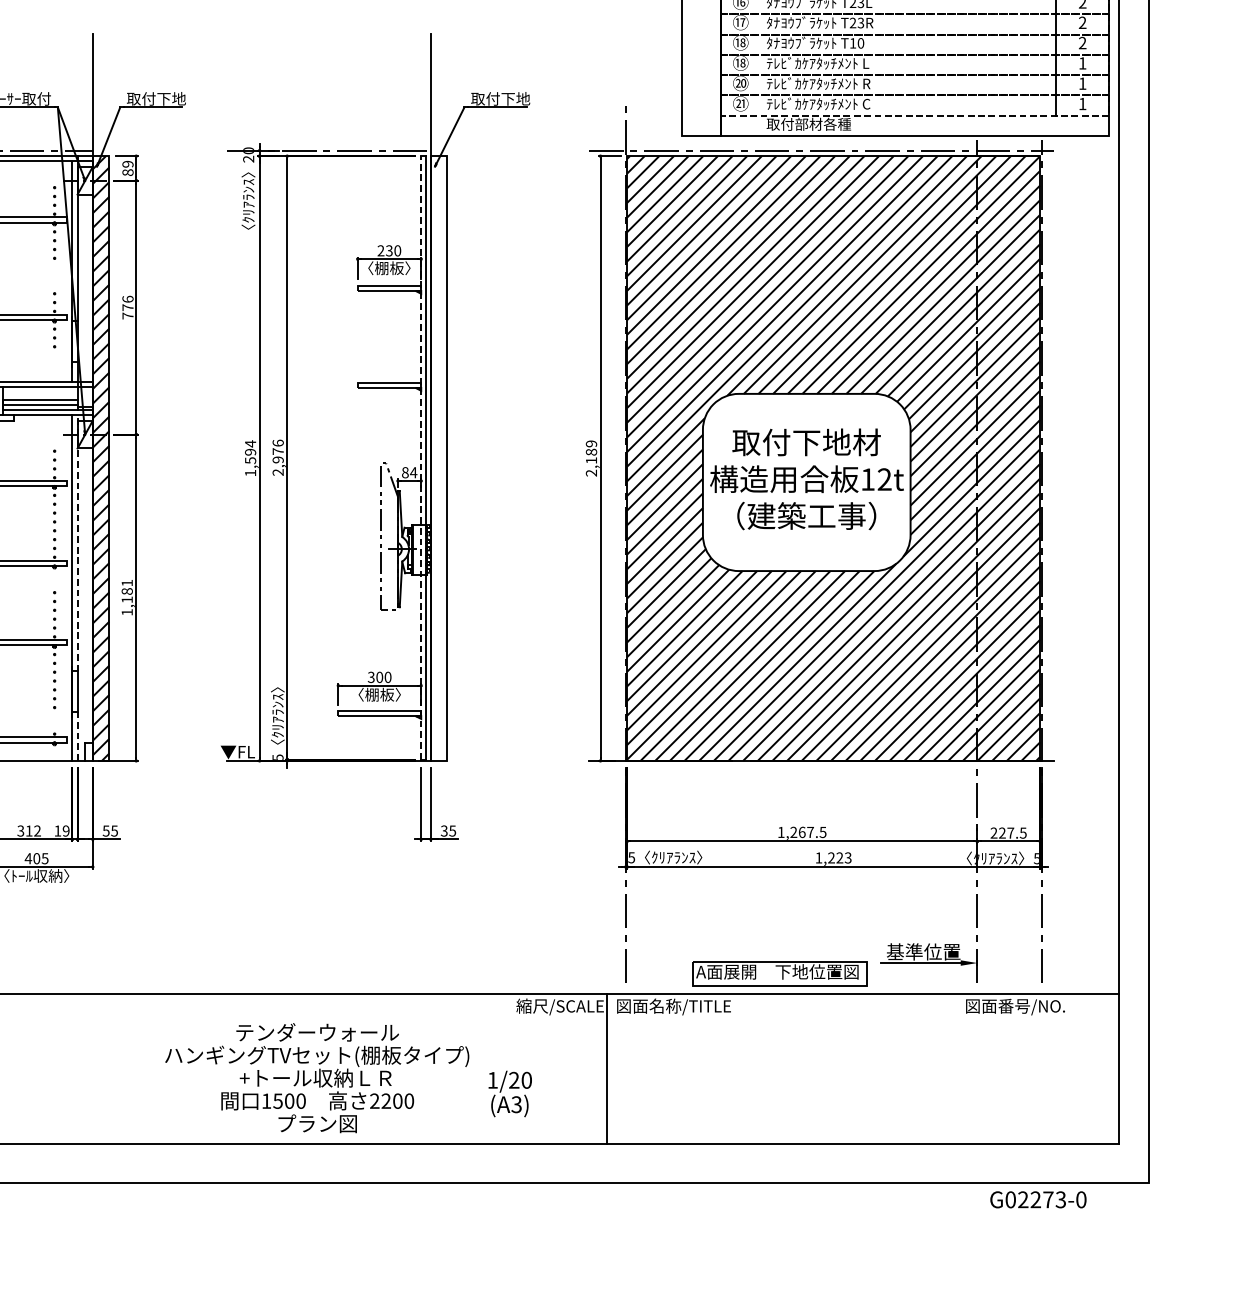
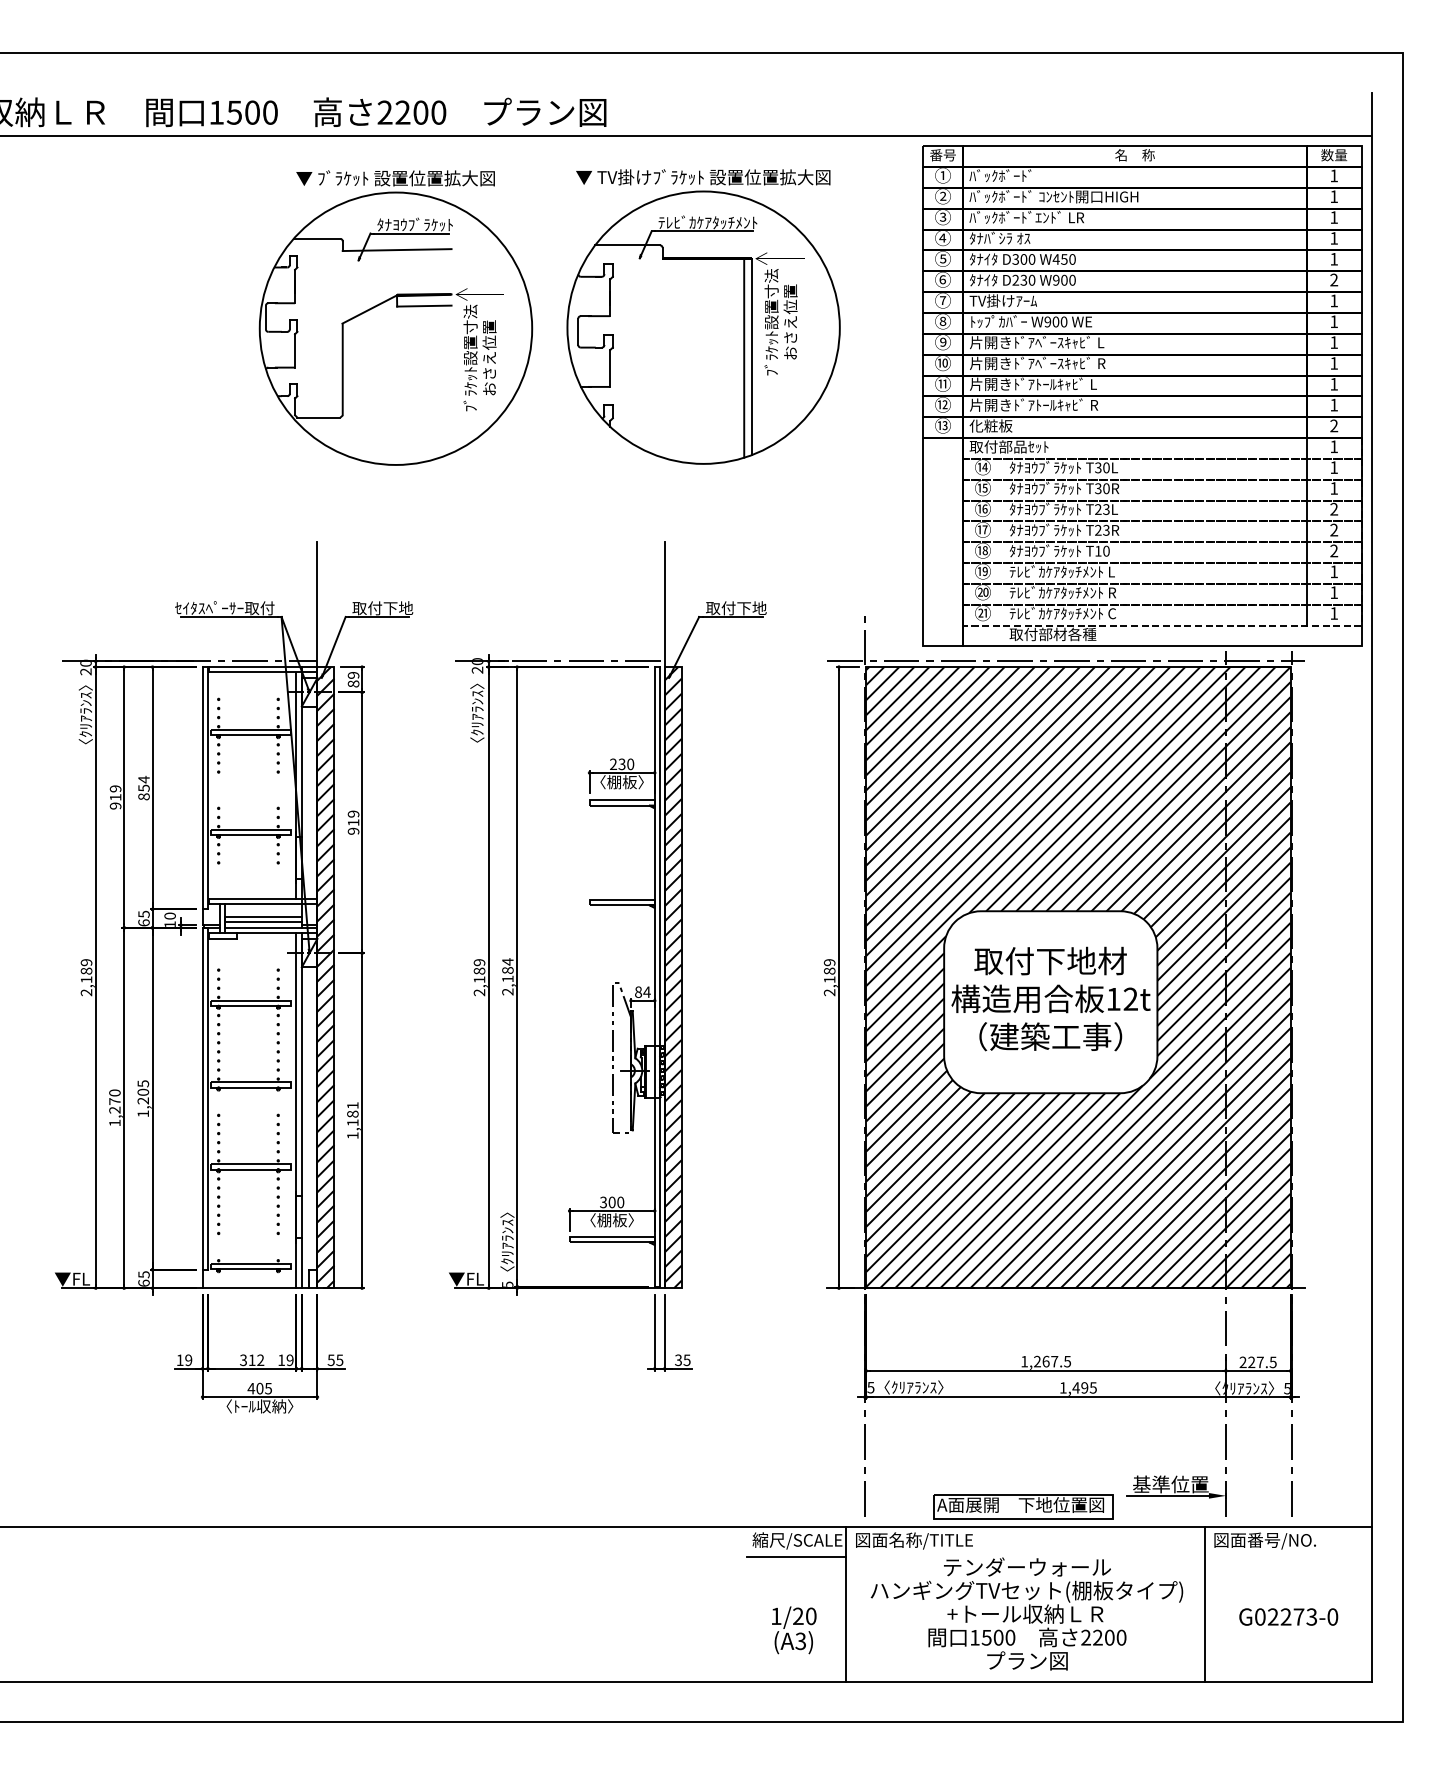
text: (742, 63) -> (984, 571), ⑱ -> ⑲
text: (127, 307) -> (353, 822), 776 -> 919
text: (277, 451) -> (507, 970), 2,976 -> 2,184
line: (420, 457) -> (654, 976), dashed -> solid
text: (250, 458) -> (479, 977), 1,594 -> 2,189
hatch: (438, 458) -> (672, 977), added
line: (77, 543) -> (301, 1064), dashed -> solid
line: (77, 736) -> (301, 1263), dashed -> solid
text: (839, 857) -> (1084, 1387), 1,223 -> 1,495
line: (558, 1022) -> (795, 1556), added
line: (957, 1068) -> (1205, 1604), added
text: (316, 1077) -> (1026, 1613), moved
text: (510, 1094) -> (794, 1630), moved
text: (1038, 1199) -> (1288, 1616), moved

